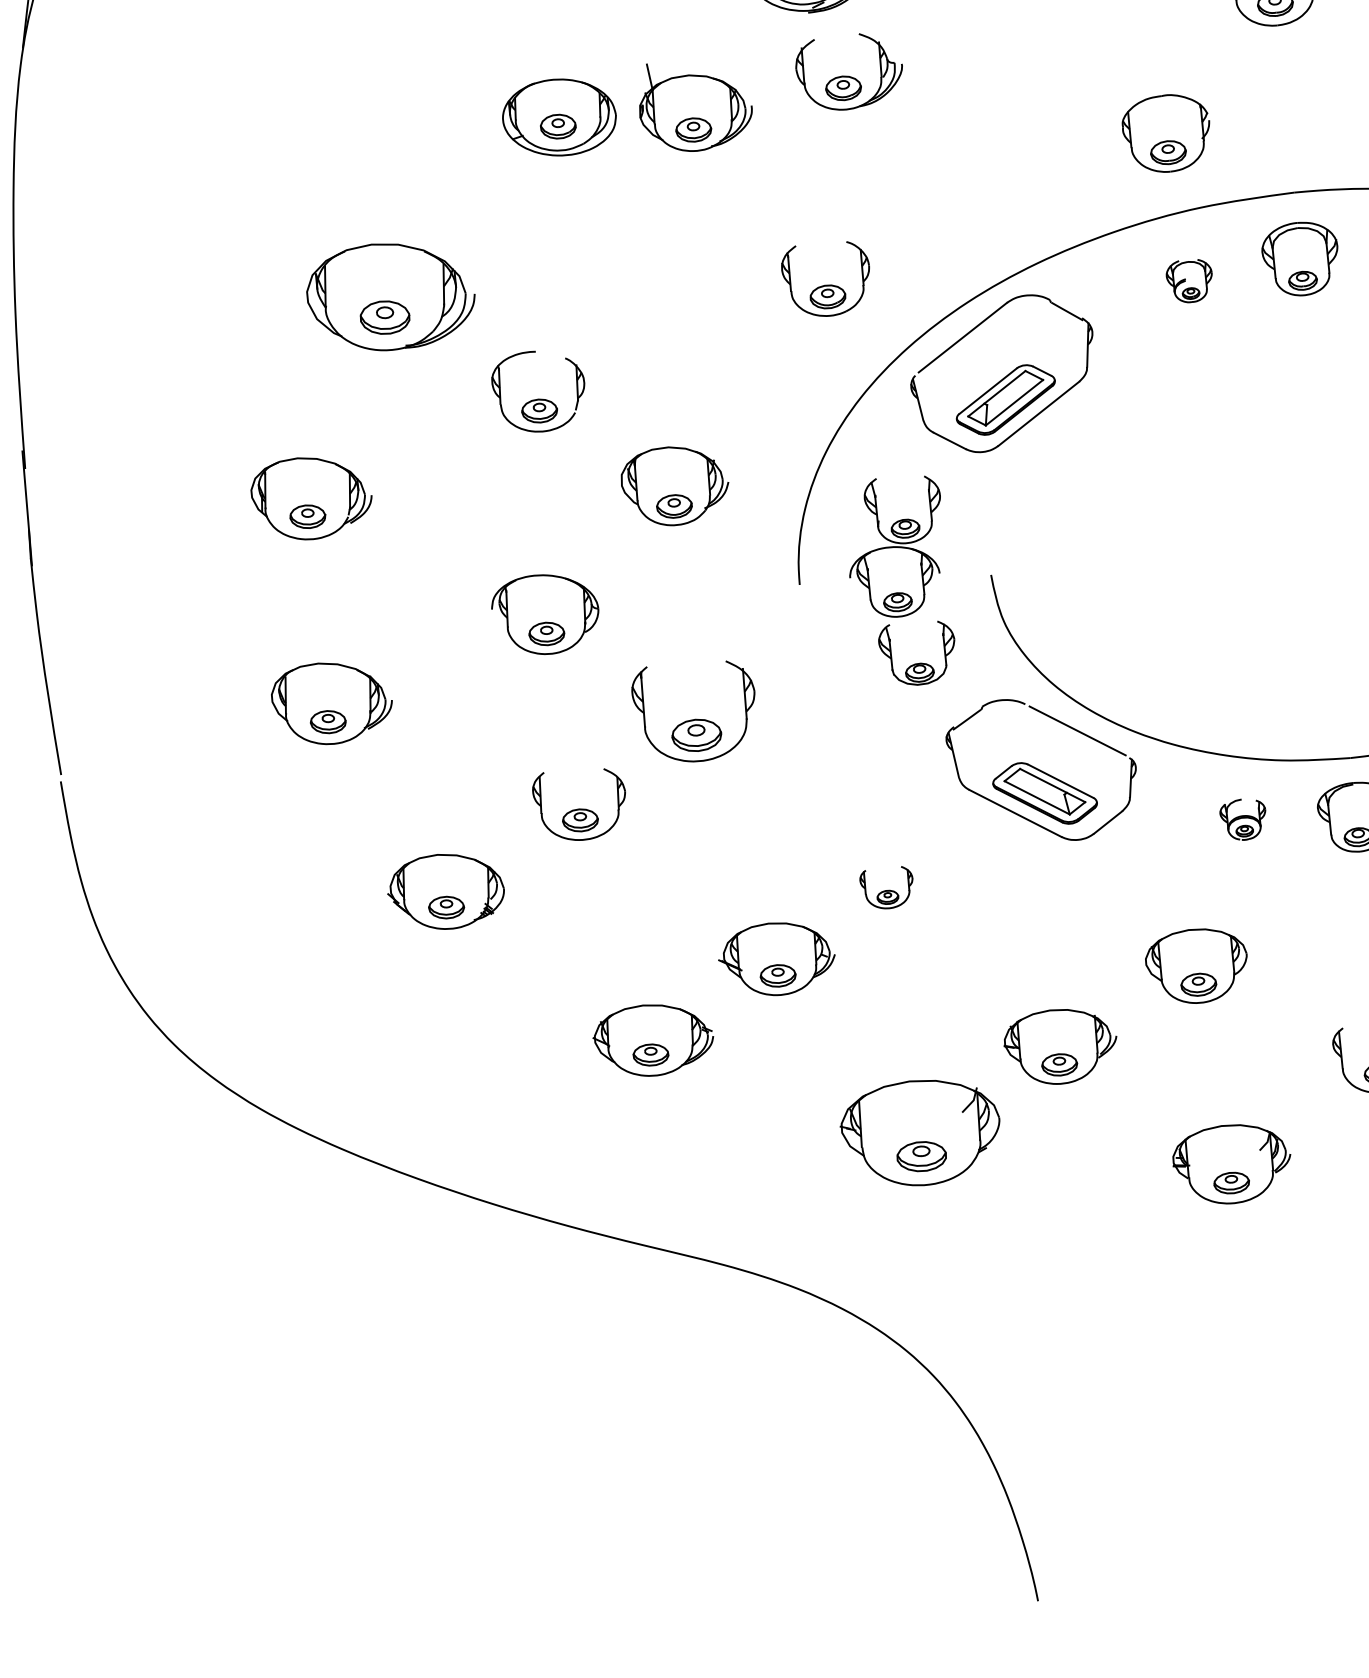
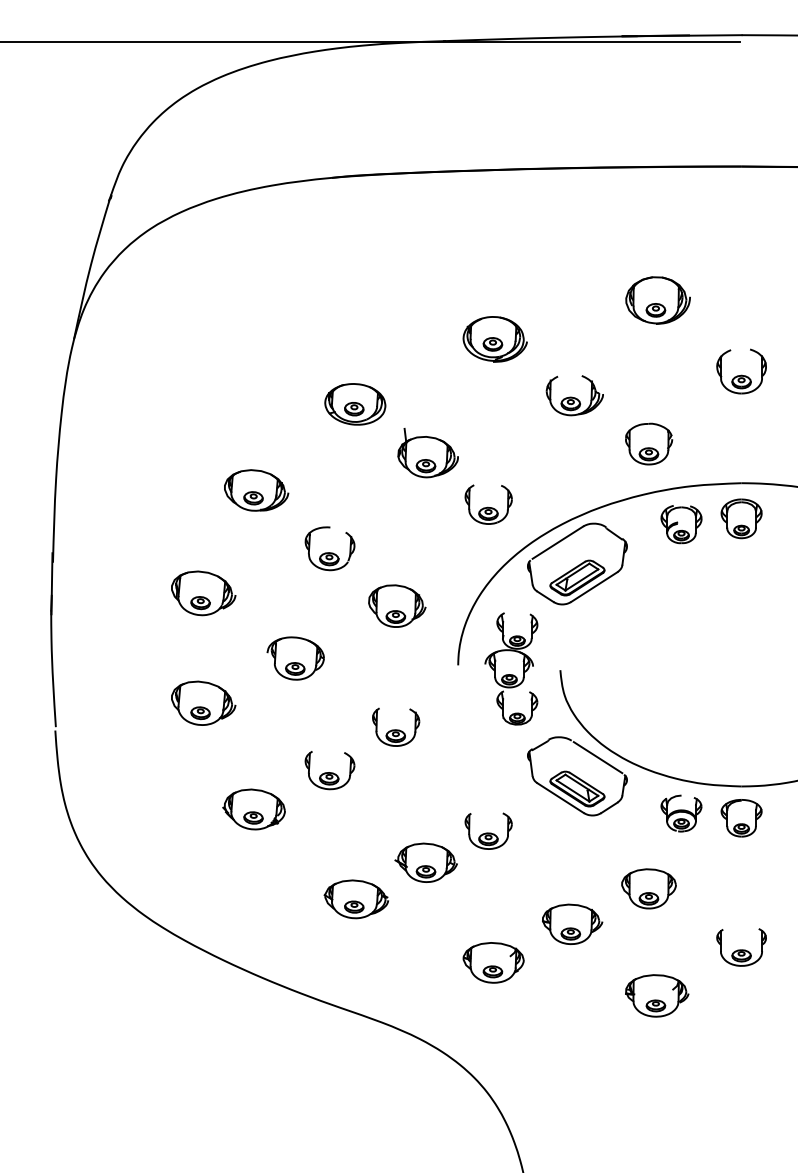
part: (848, 71) -> (574, 395), moved
part: (694, 106) -> (427, 453), moved
part: (1167, 132) -> (649, 443), moved
part: (1189, 280) -> (681, 524), size x1.67
part: (391, 296) -> (256, 490), size x0.71
part: (545, 614) -> (295, 658), moved
part: (696, 710) -> (396, 726), size x0.71
part: (1243, 819) -> (681, 813), size x1.67
part: (886, 887) -> (488, 830), size x1.67
part: (920, 1132) -> (493, 962), size x0.71

